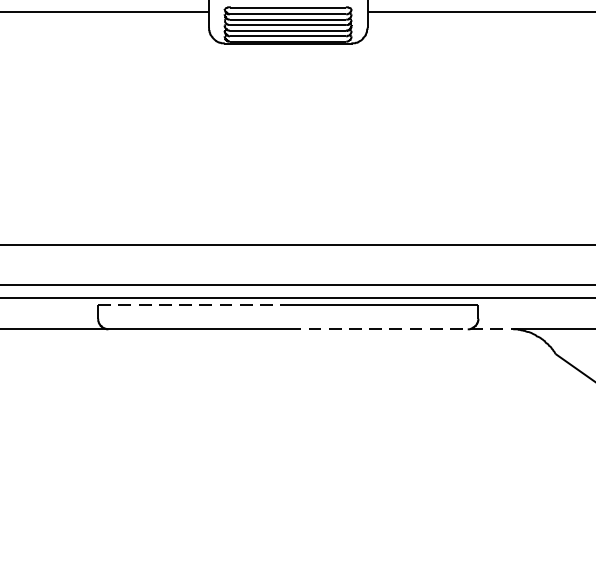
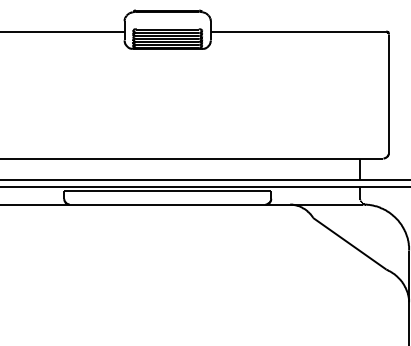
line: (194, 305) -> (116, 191), dashed -> solid
line: (401, 329) -> (229, 204), dashed -> solid

